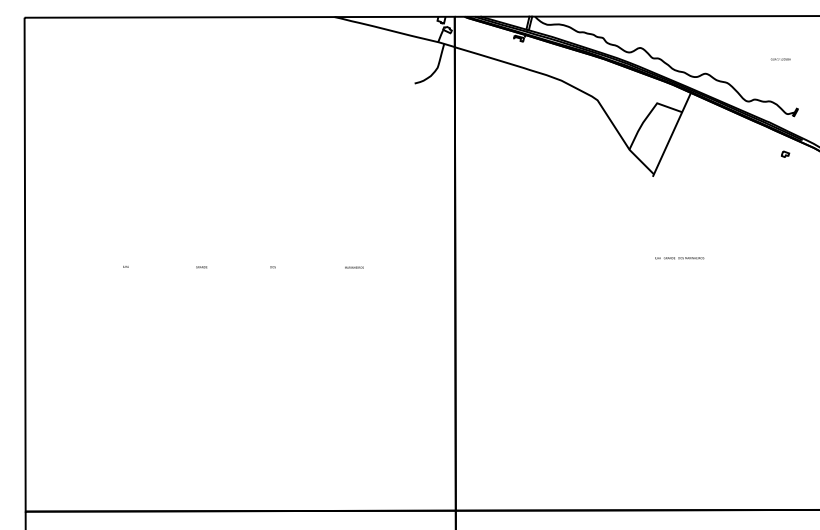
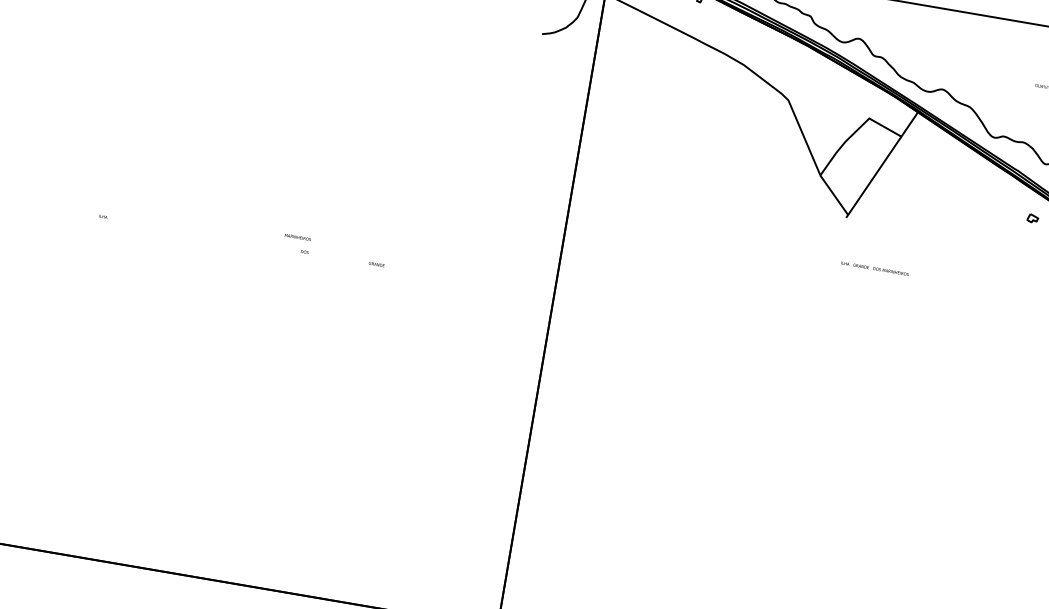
text: (679, 258) -> (874, 269), moved
text: (201, 267) -> (376, 264), moved
text: (354, 267) -> (298, 237), moved

